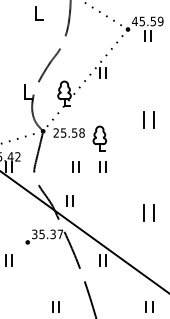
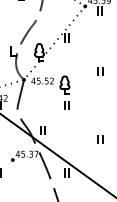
part: (149, 119) -> (100, 71), size x0.62
text: (68, 132) -> (42, 80), 25.58 -> 45.52
part: (75, 166) -> (47, 105), removed
part: (149, 213) -> (100, 139), size x0.62
text: (34, 234) -> (17, 154), 35.37 -> 45.37

